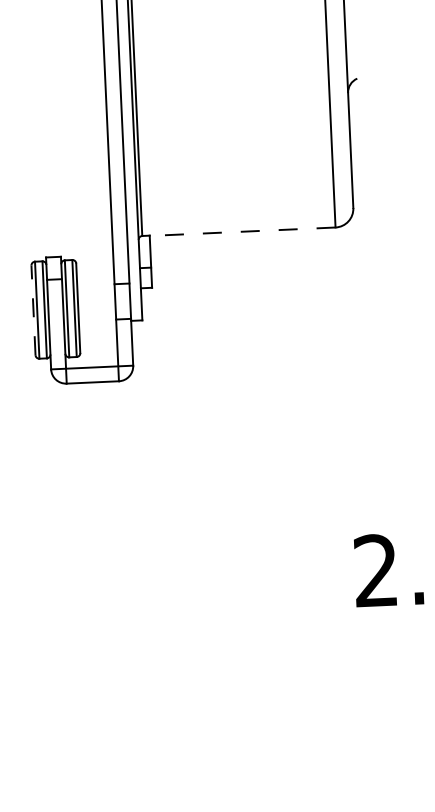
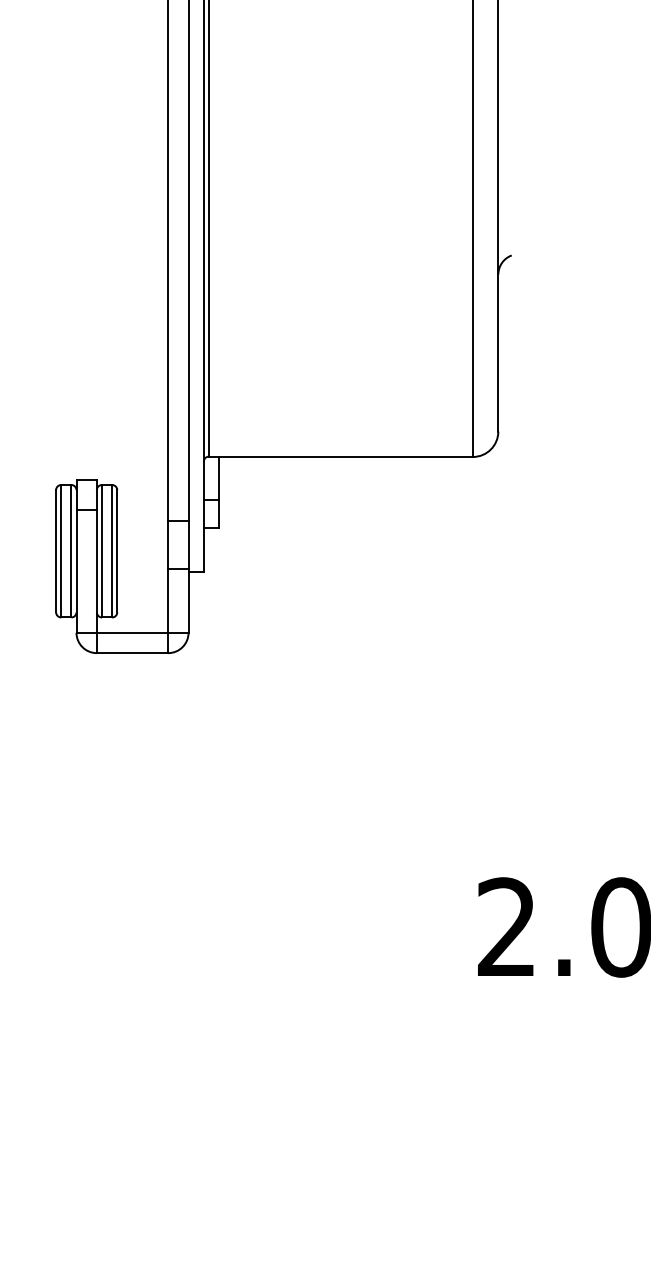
line: (243, 232) -> (346, 457), dashed -> solid
line: (33, 309) -> (56, 550), dashed -> solid

